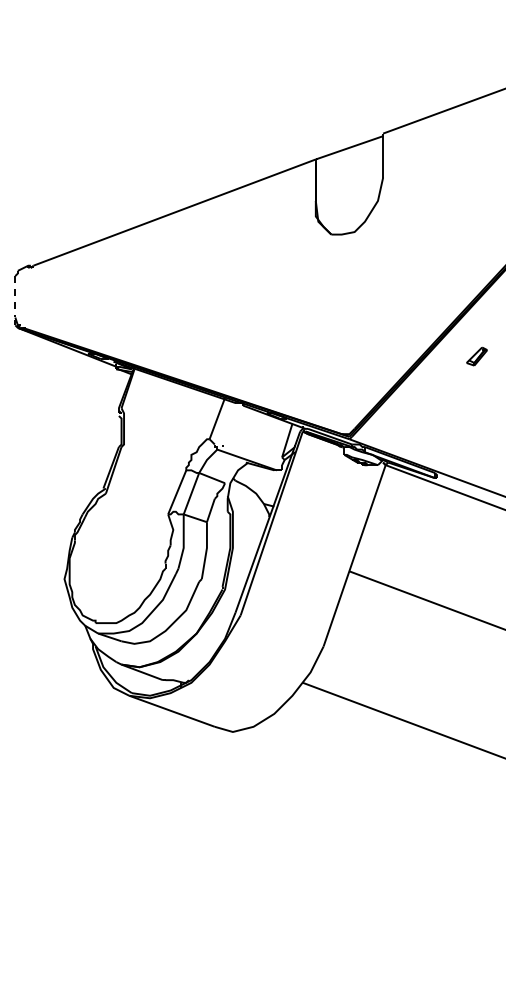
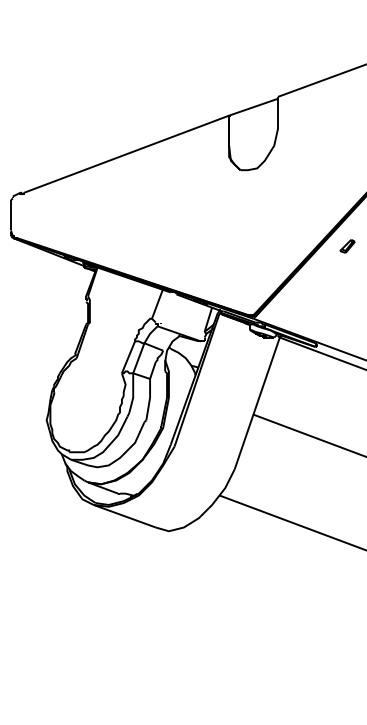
line: (15, 296) -> (11, 215), dashed -> solid
part: (476, 356) -> (347, 246), moved

